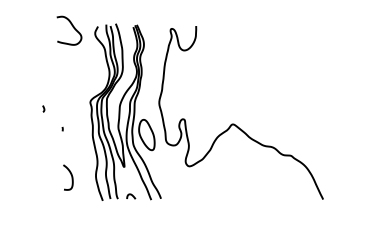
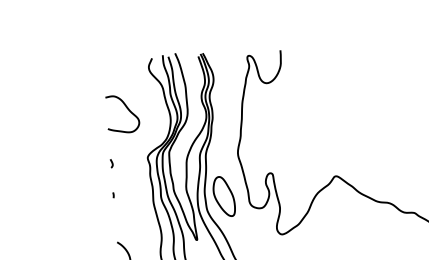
curve: (72, 27) -> (126, 109), moved
curve: (43, 108) -> (111, 163), moved

